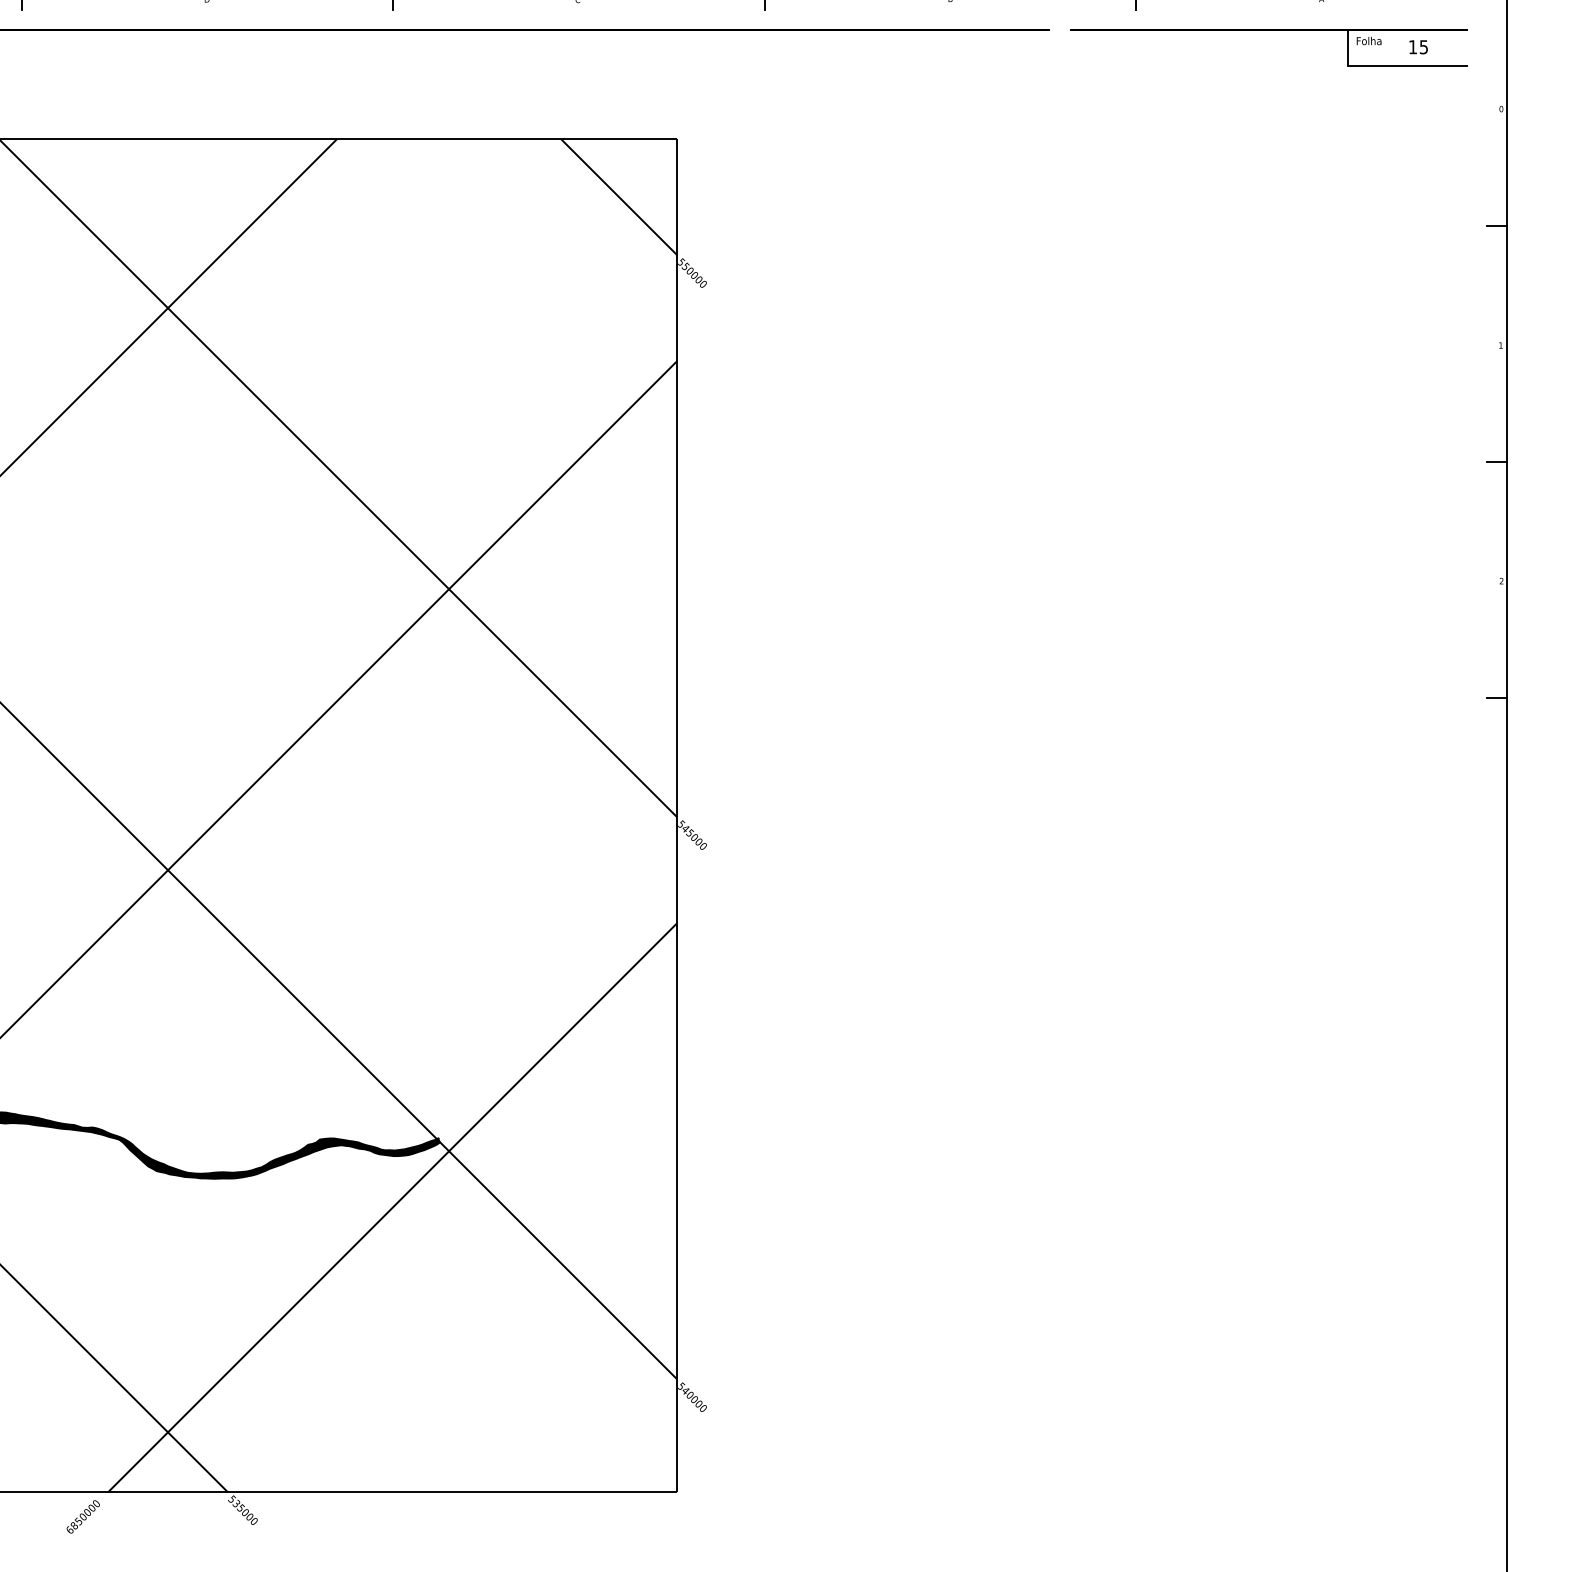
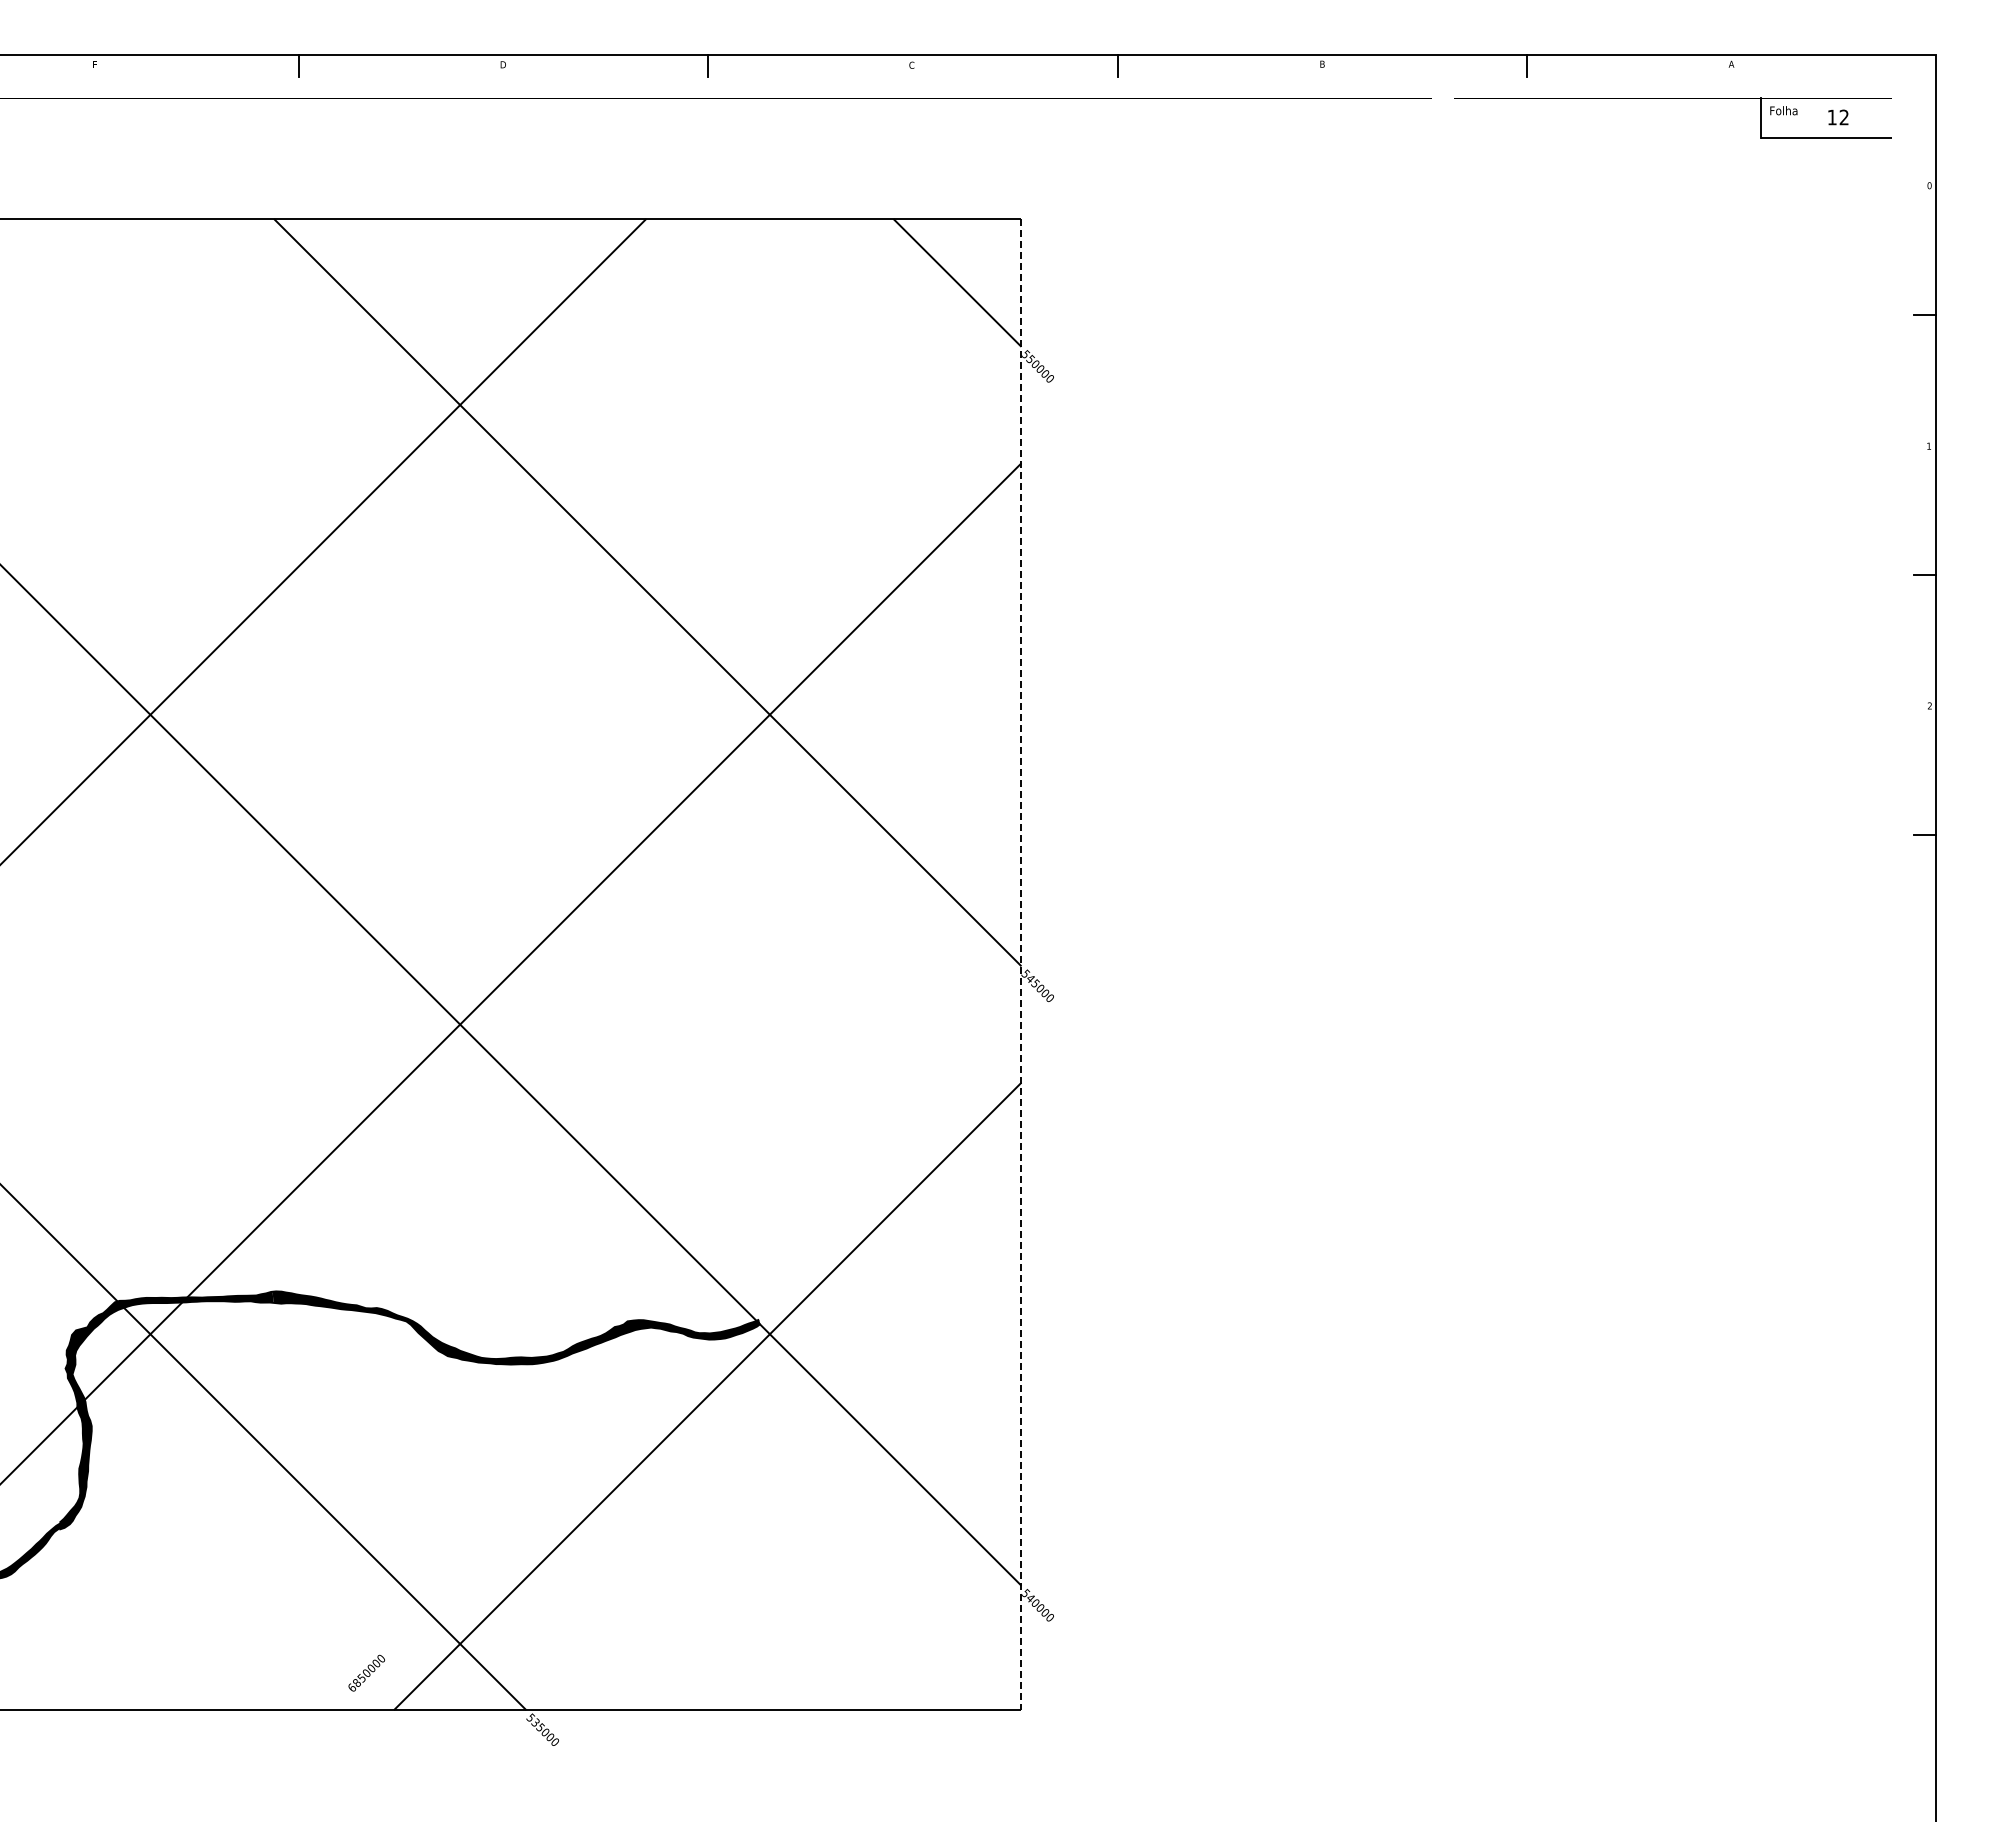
text: (1423, 47) -> (1843, 117), 15 -> 12
line: (677, 815) -> (1021, 964), solid -> dashed
text: (83, 1516) -> (366, 1672), moved

